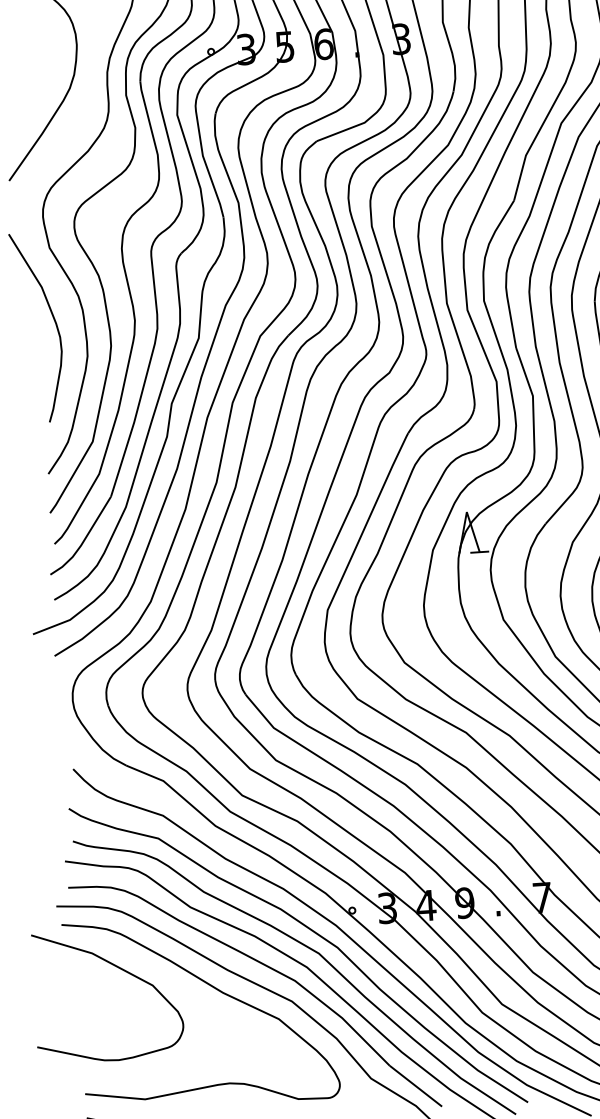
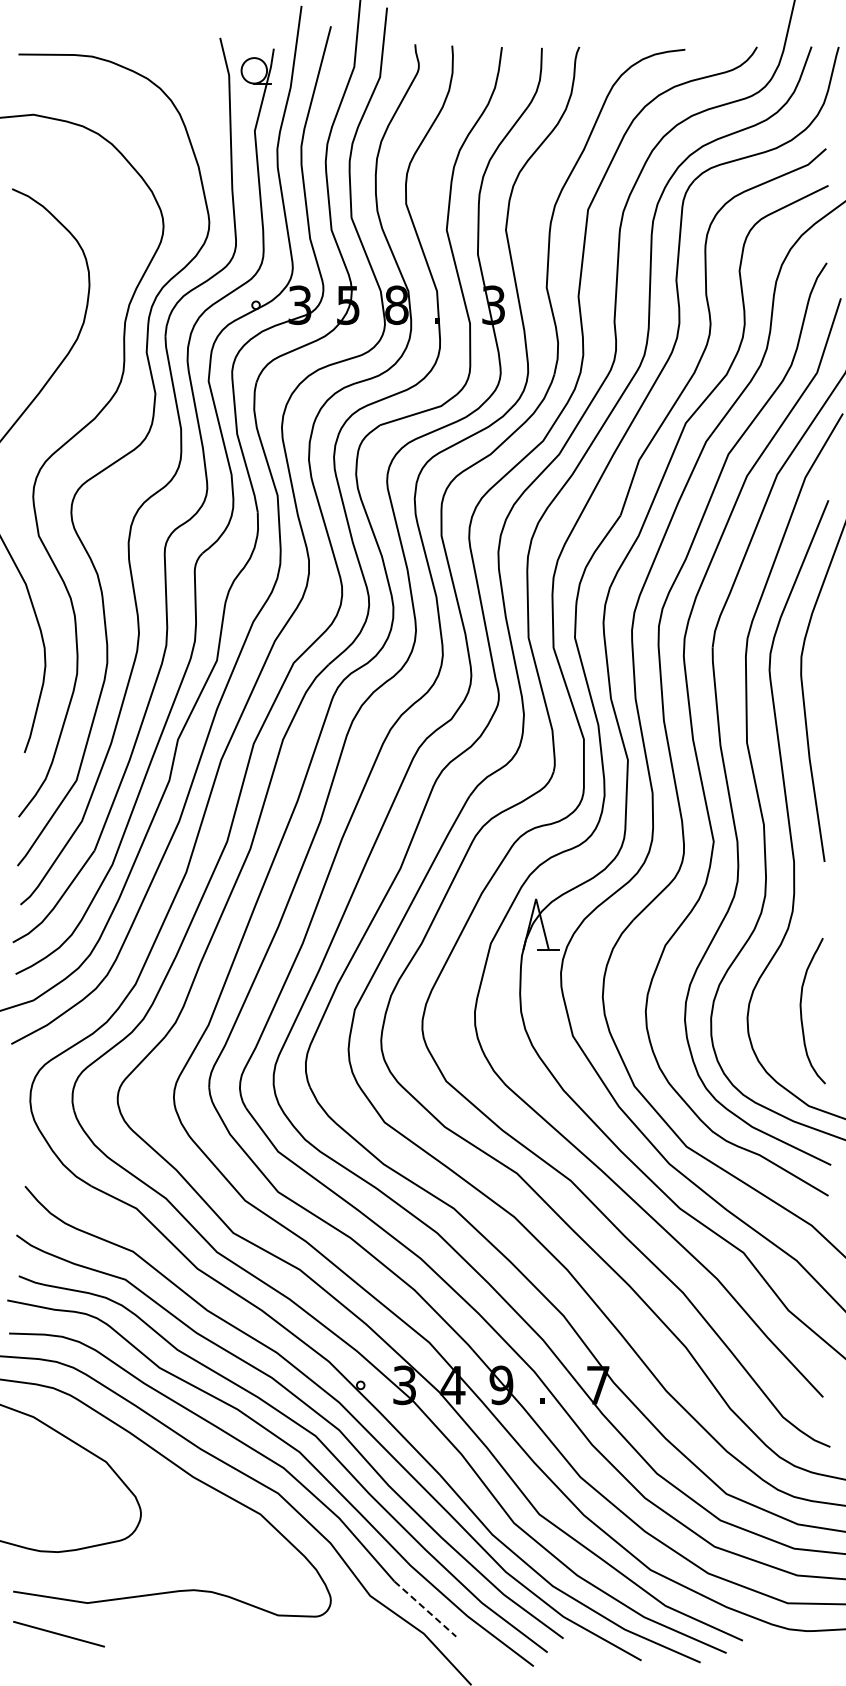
text: (323, 43) -> (396, 304), 6 -> 8
line: (416, 1086) -> (425, 1609), solid -> dashed

